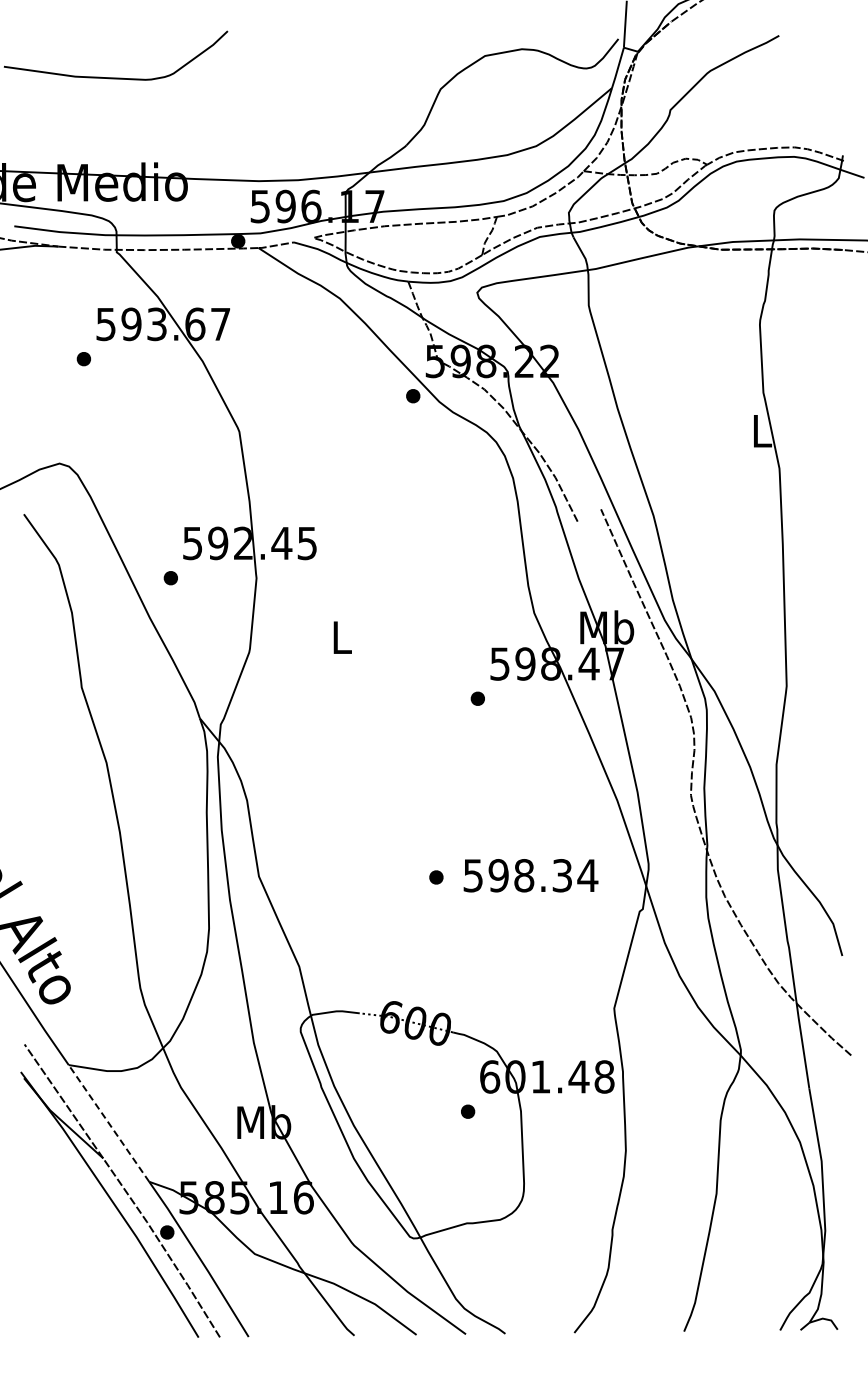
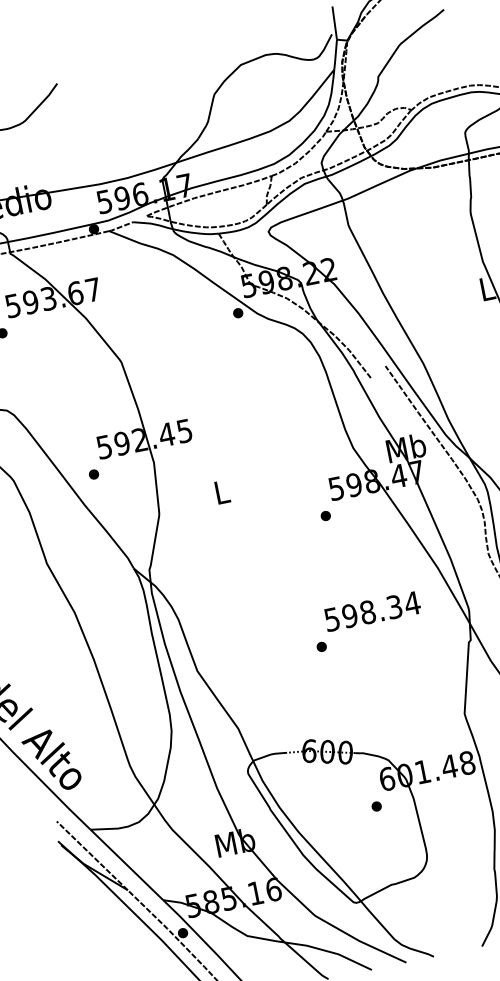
text: (530, 875) -> (372, 611), moved
line: (108, 1122) -> (126, 864), dashed -> solid

